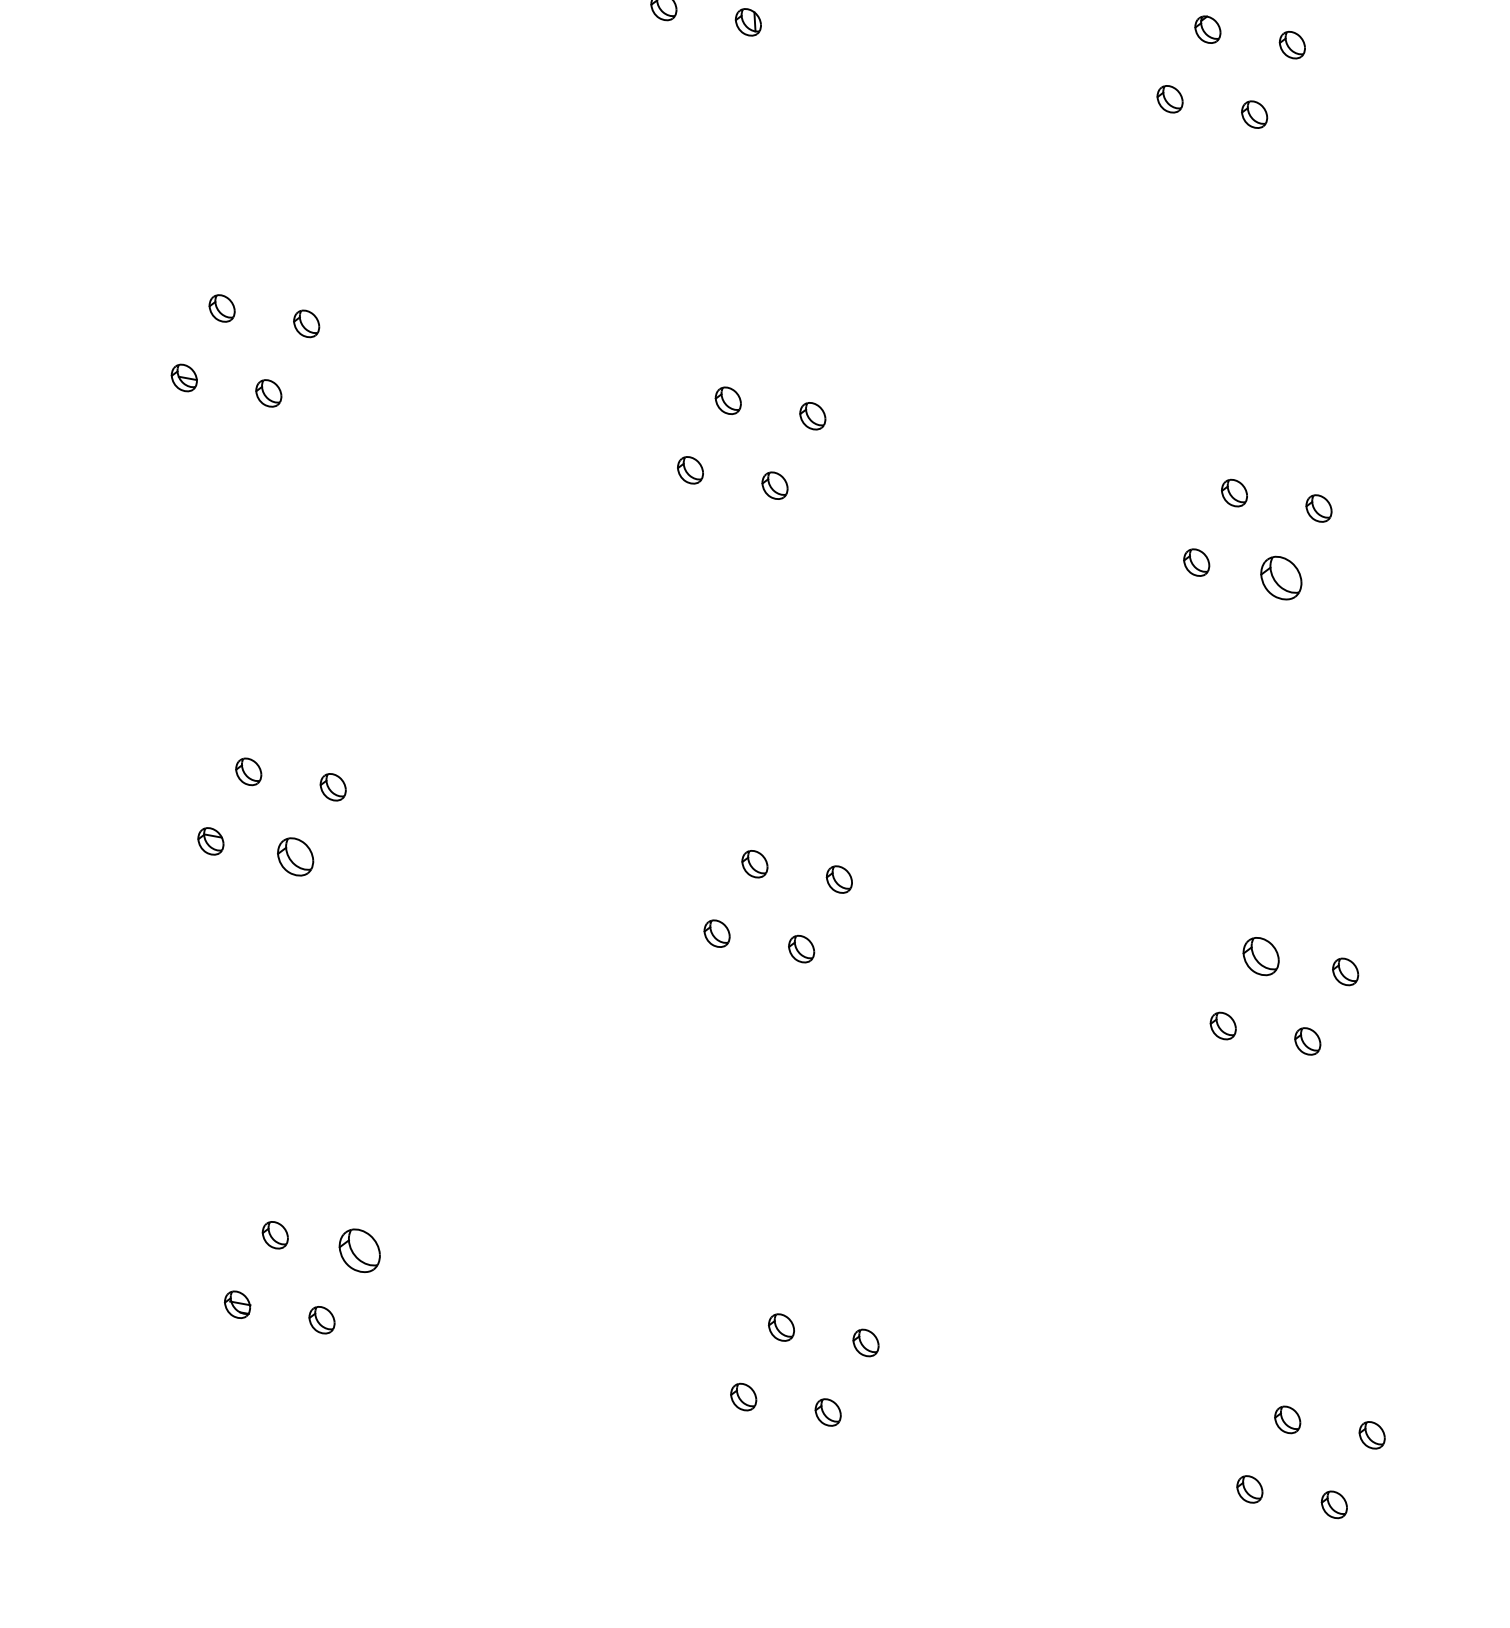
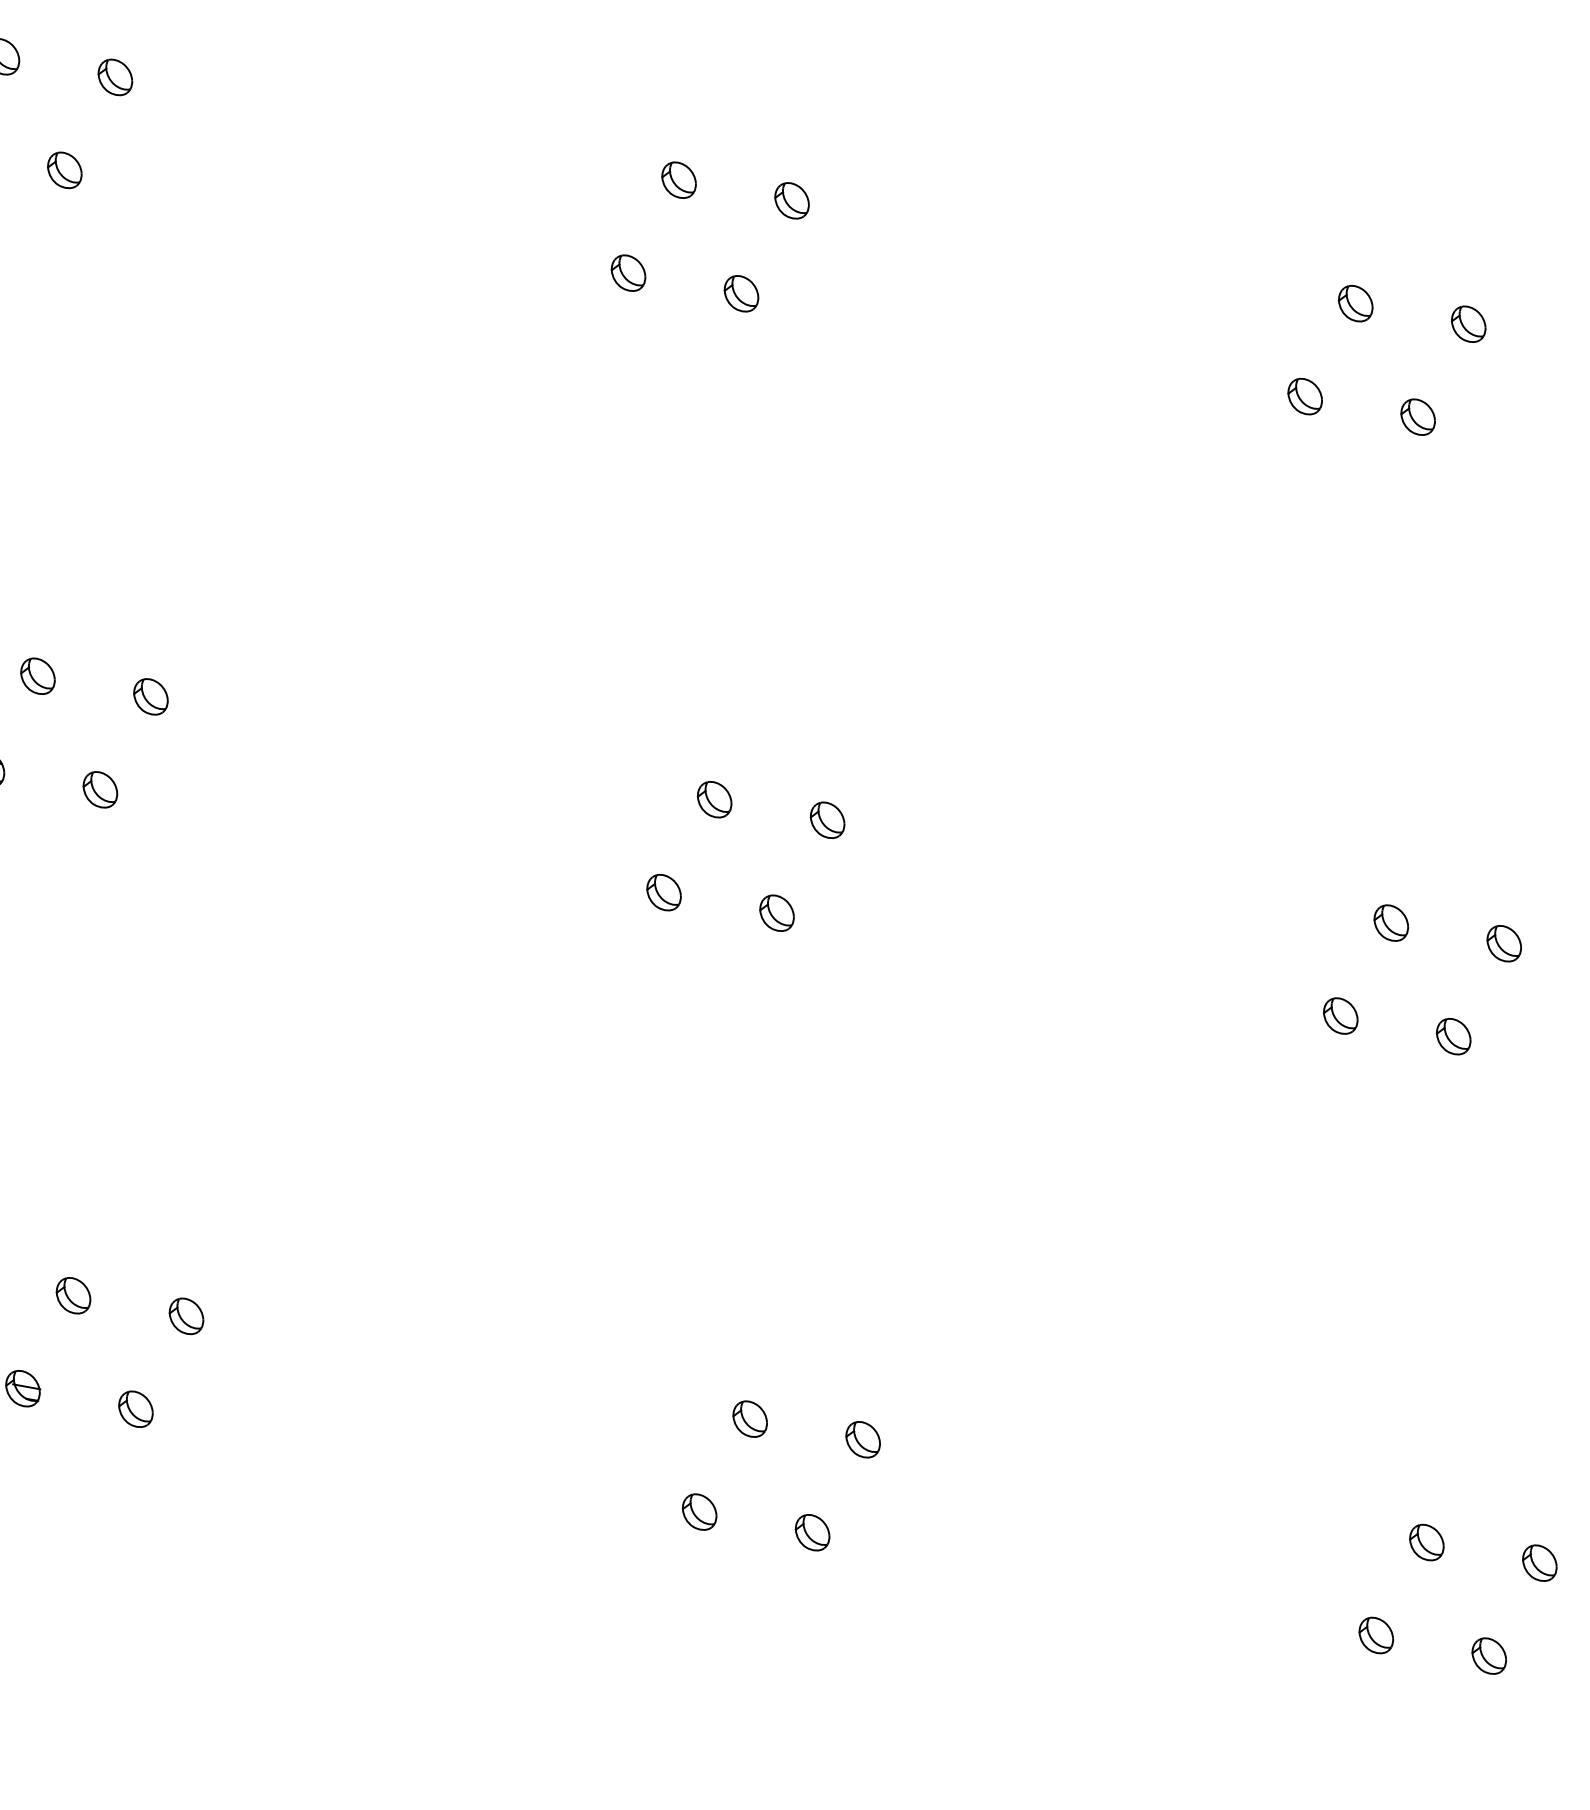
part: (1280, 577) -> (1417, 416), size x0.62
part: (294, 856) -> (99, 789), size x0.71
part: (1260, 956) -> (1390, 923), size x0.71
part: (359, 1250) -> (186, 1316), size x0.62

